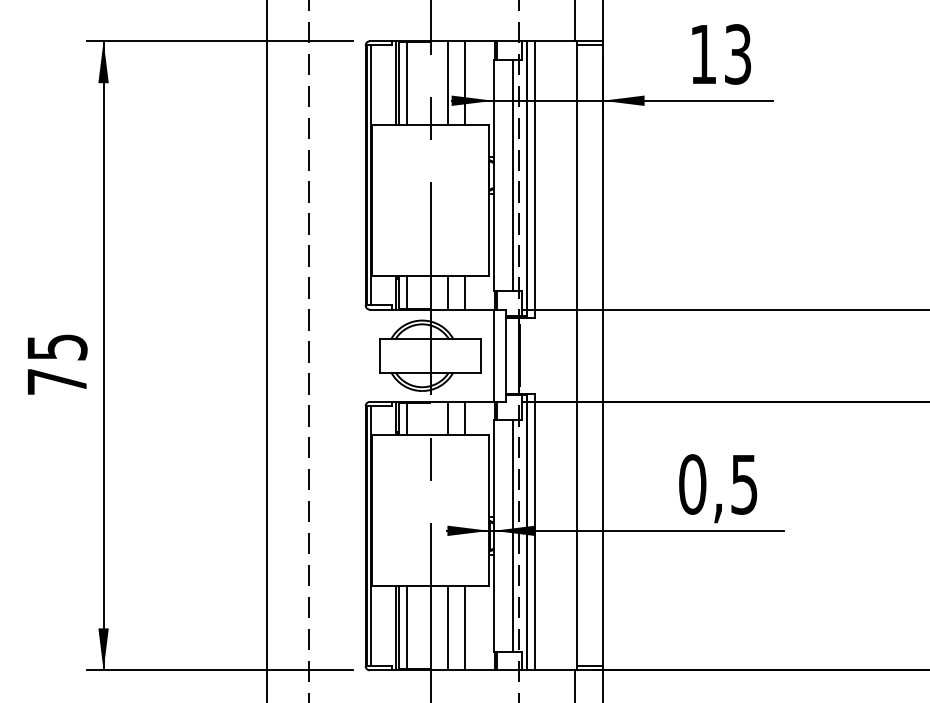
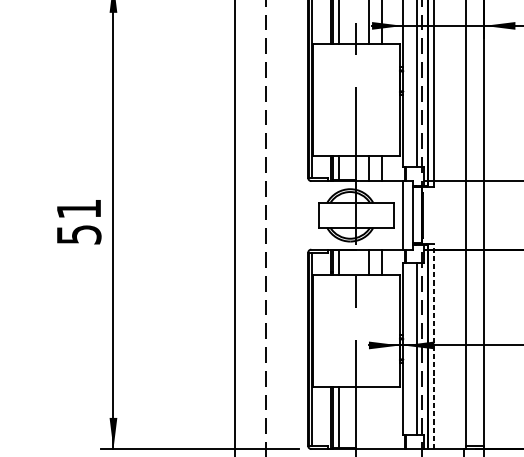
text: (57, 364) -> (79, 221), 75 -> 51
line: (535, 531) -> (434, 345), solid -> dashed
line: (447, 628) -> (368, 418), removed
line: (465, 628) -> (382, 418), removed

